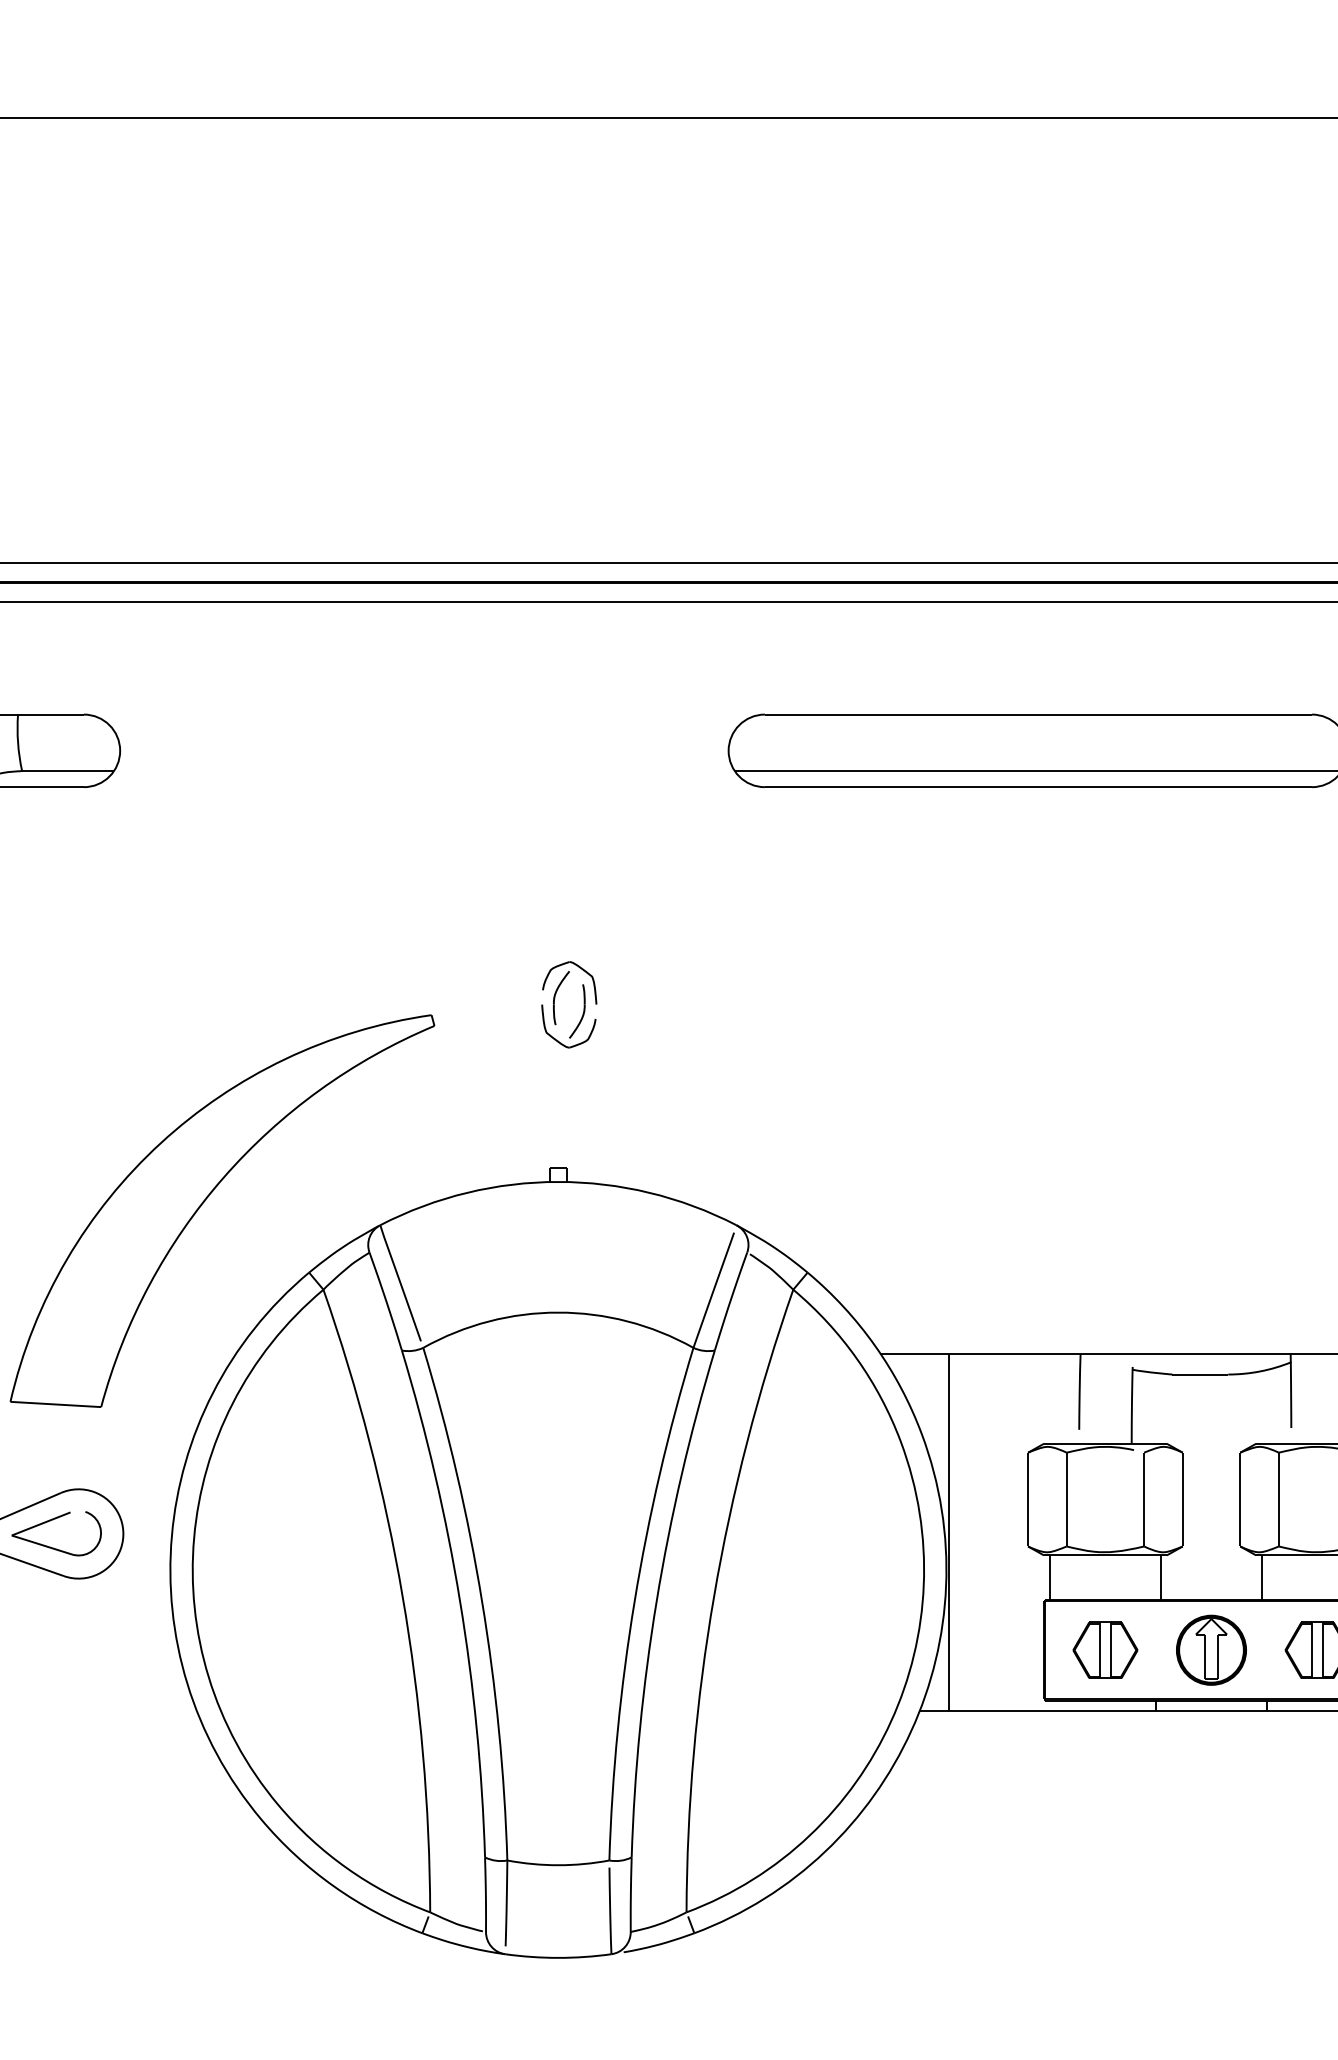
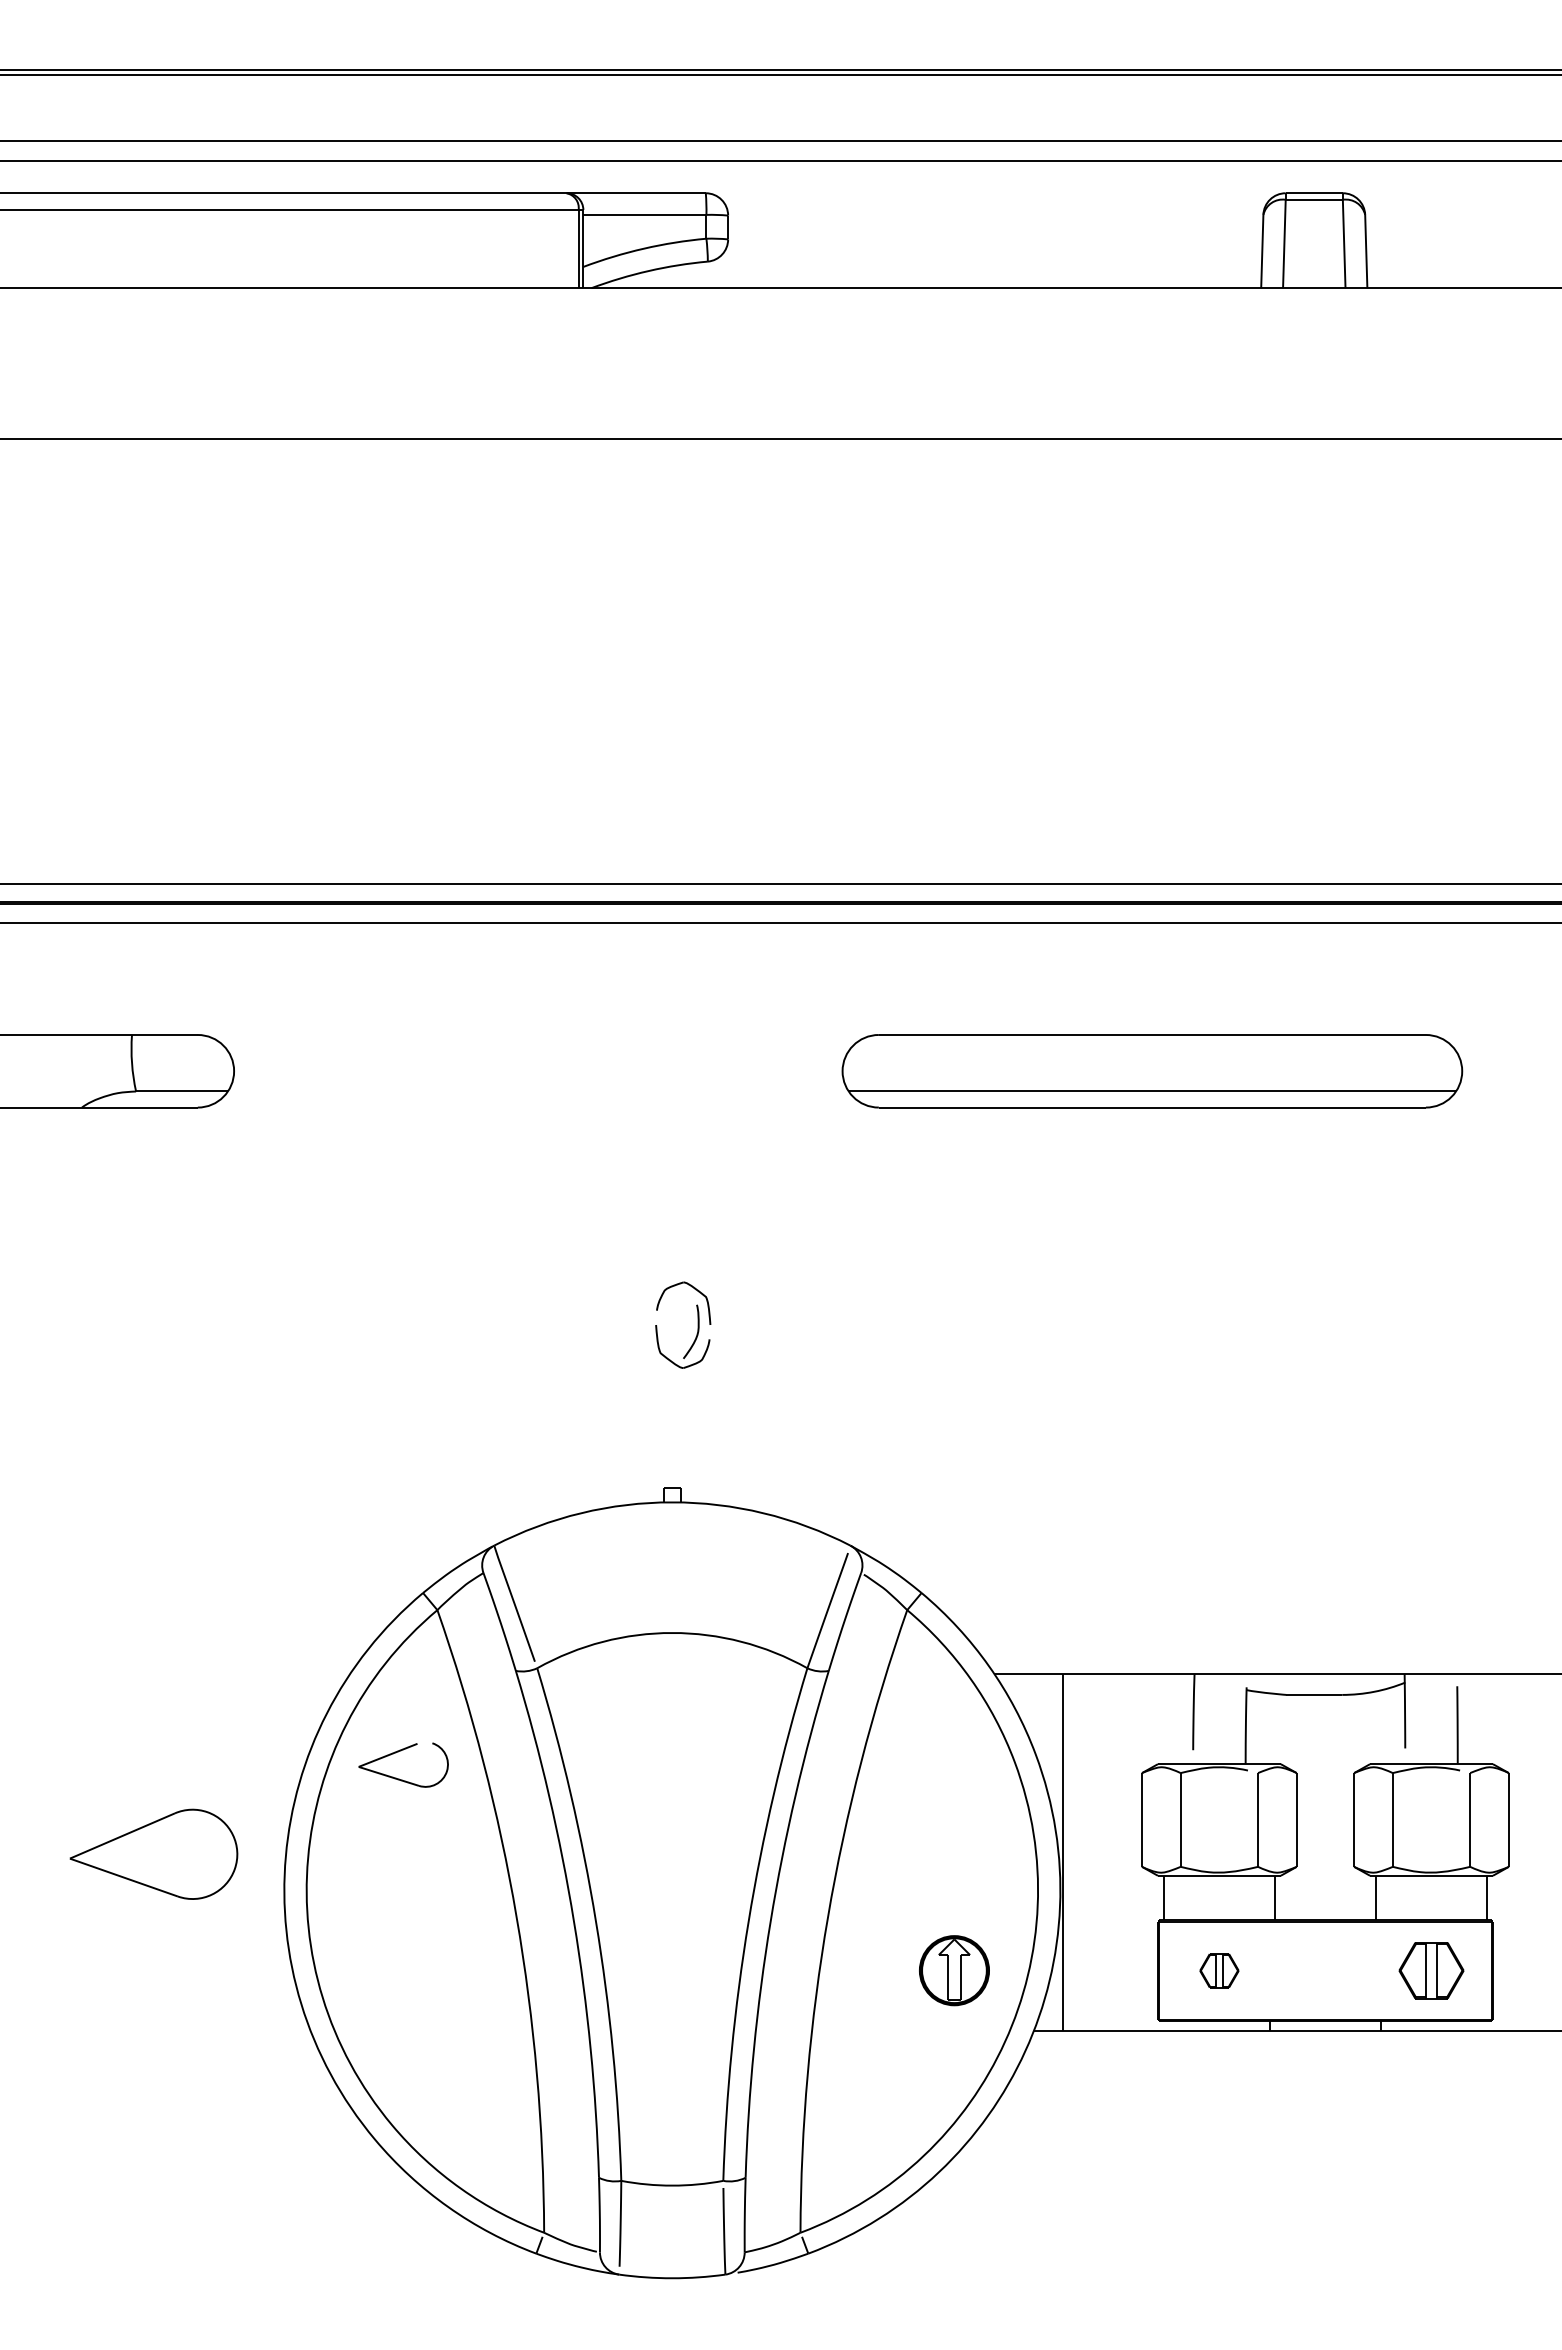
part: (560, 998) -> (674, 1318), removed
part: (206, 1200) -> (320, 1520), removed
part: (51, 1521) -> (398, 1752), moved
part: (1105, 1650) -> (1219, 1970), size x0.6
part: (1211, 1650) -> (954, 1970), moved

